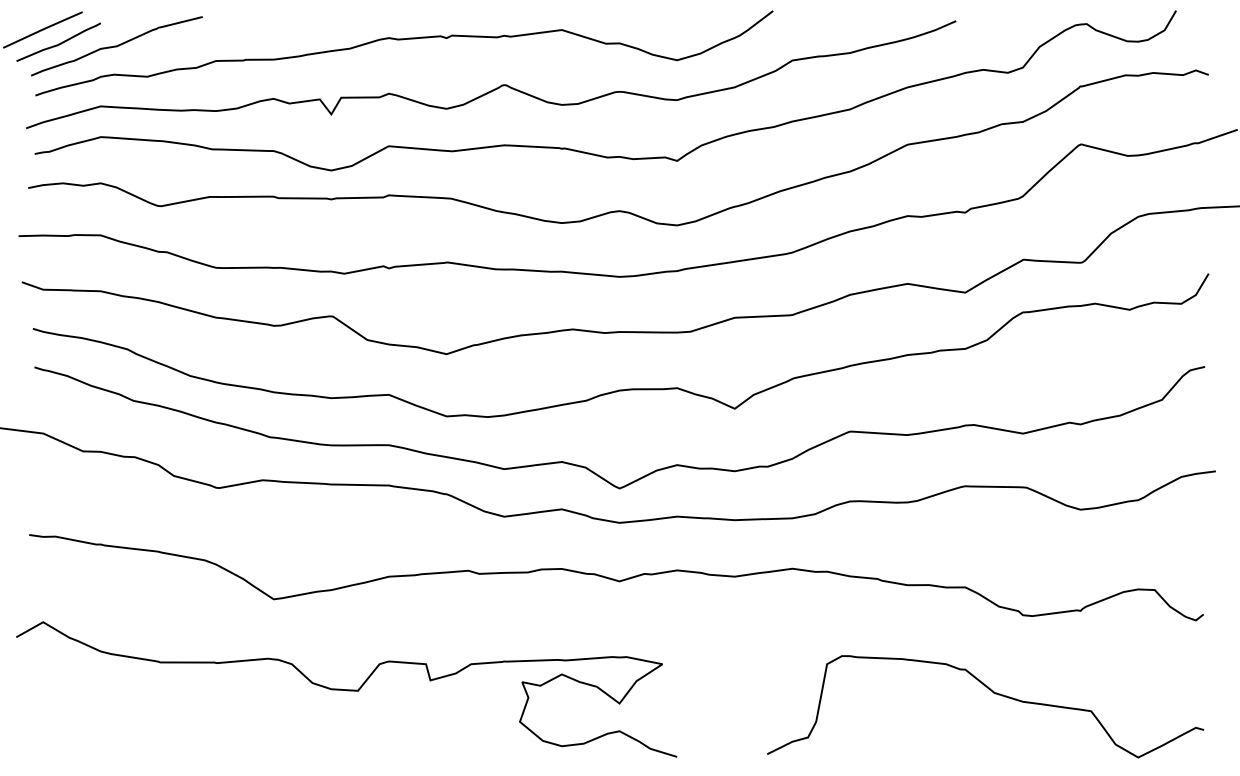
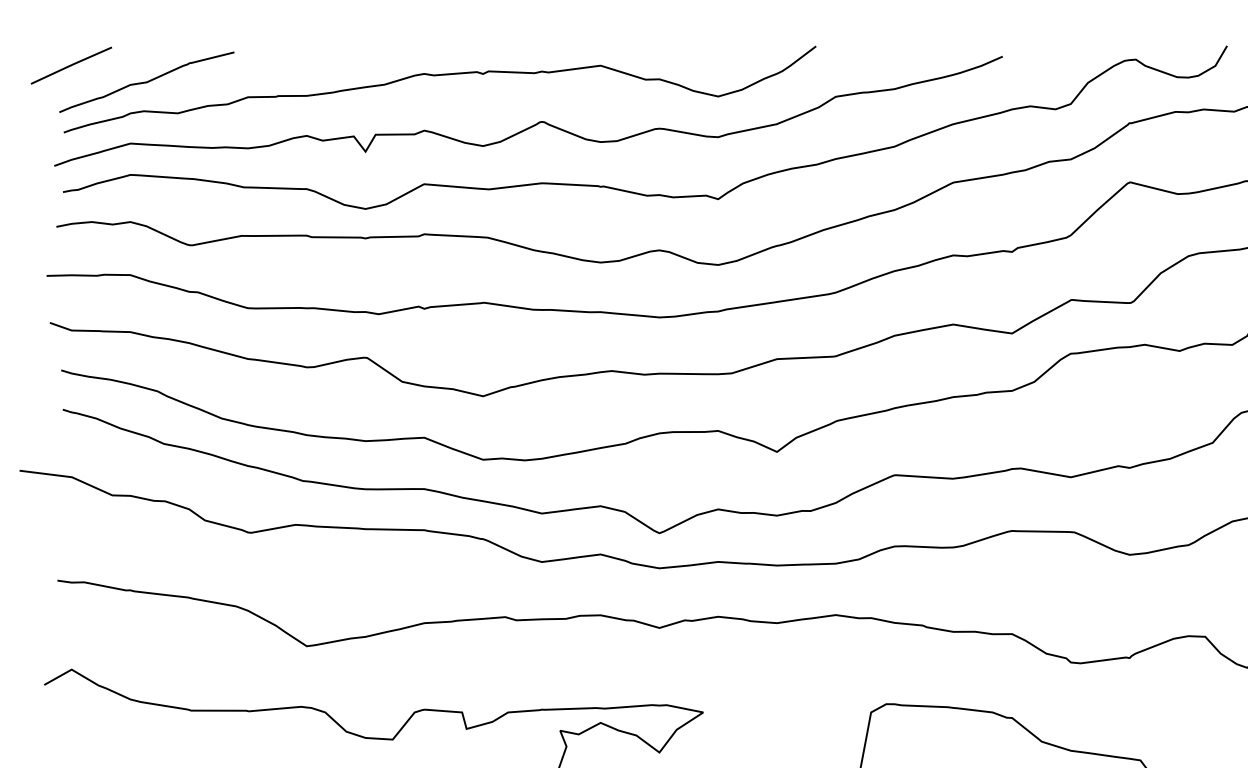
curve: (58, 43) -> (87, 79), removed

